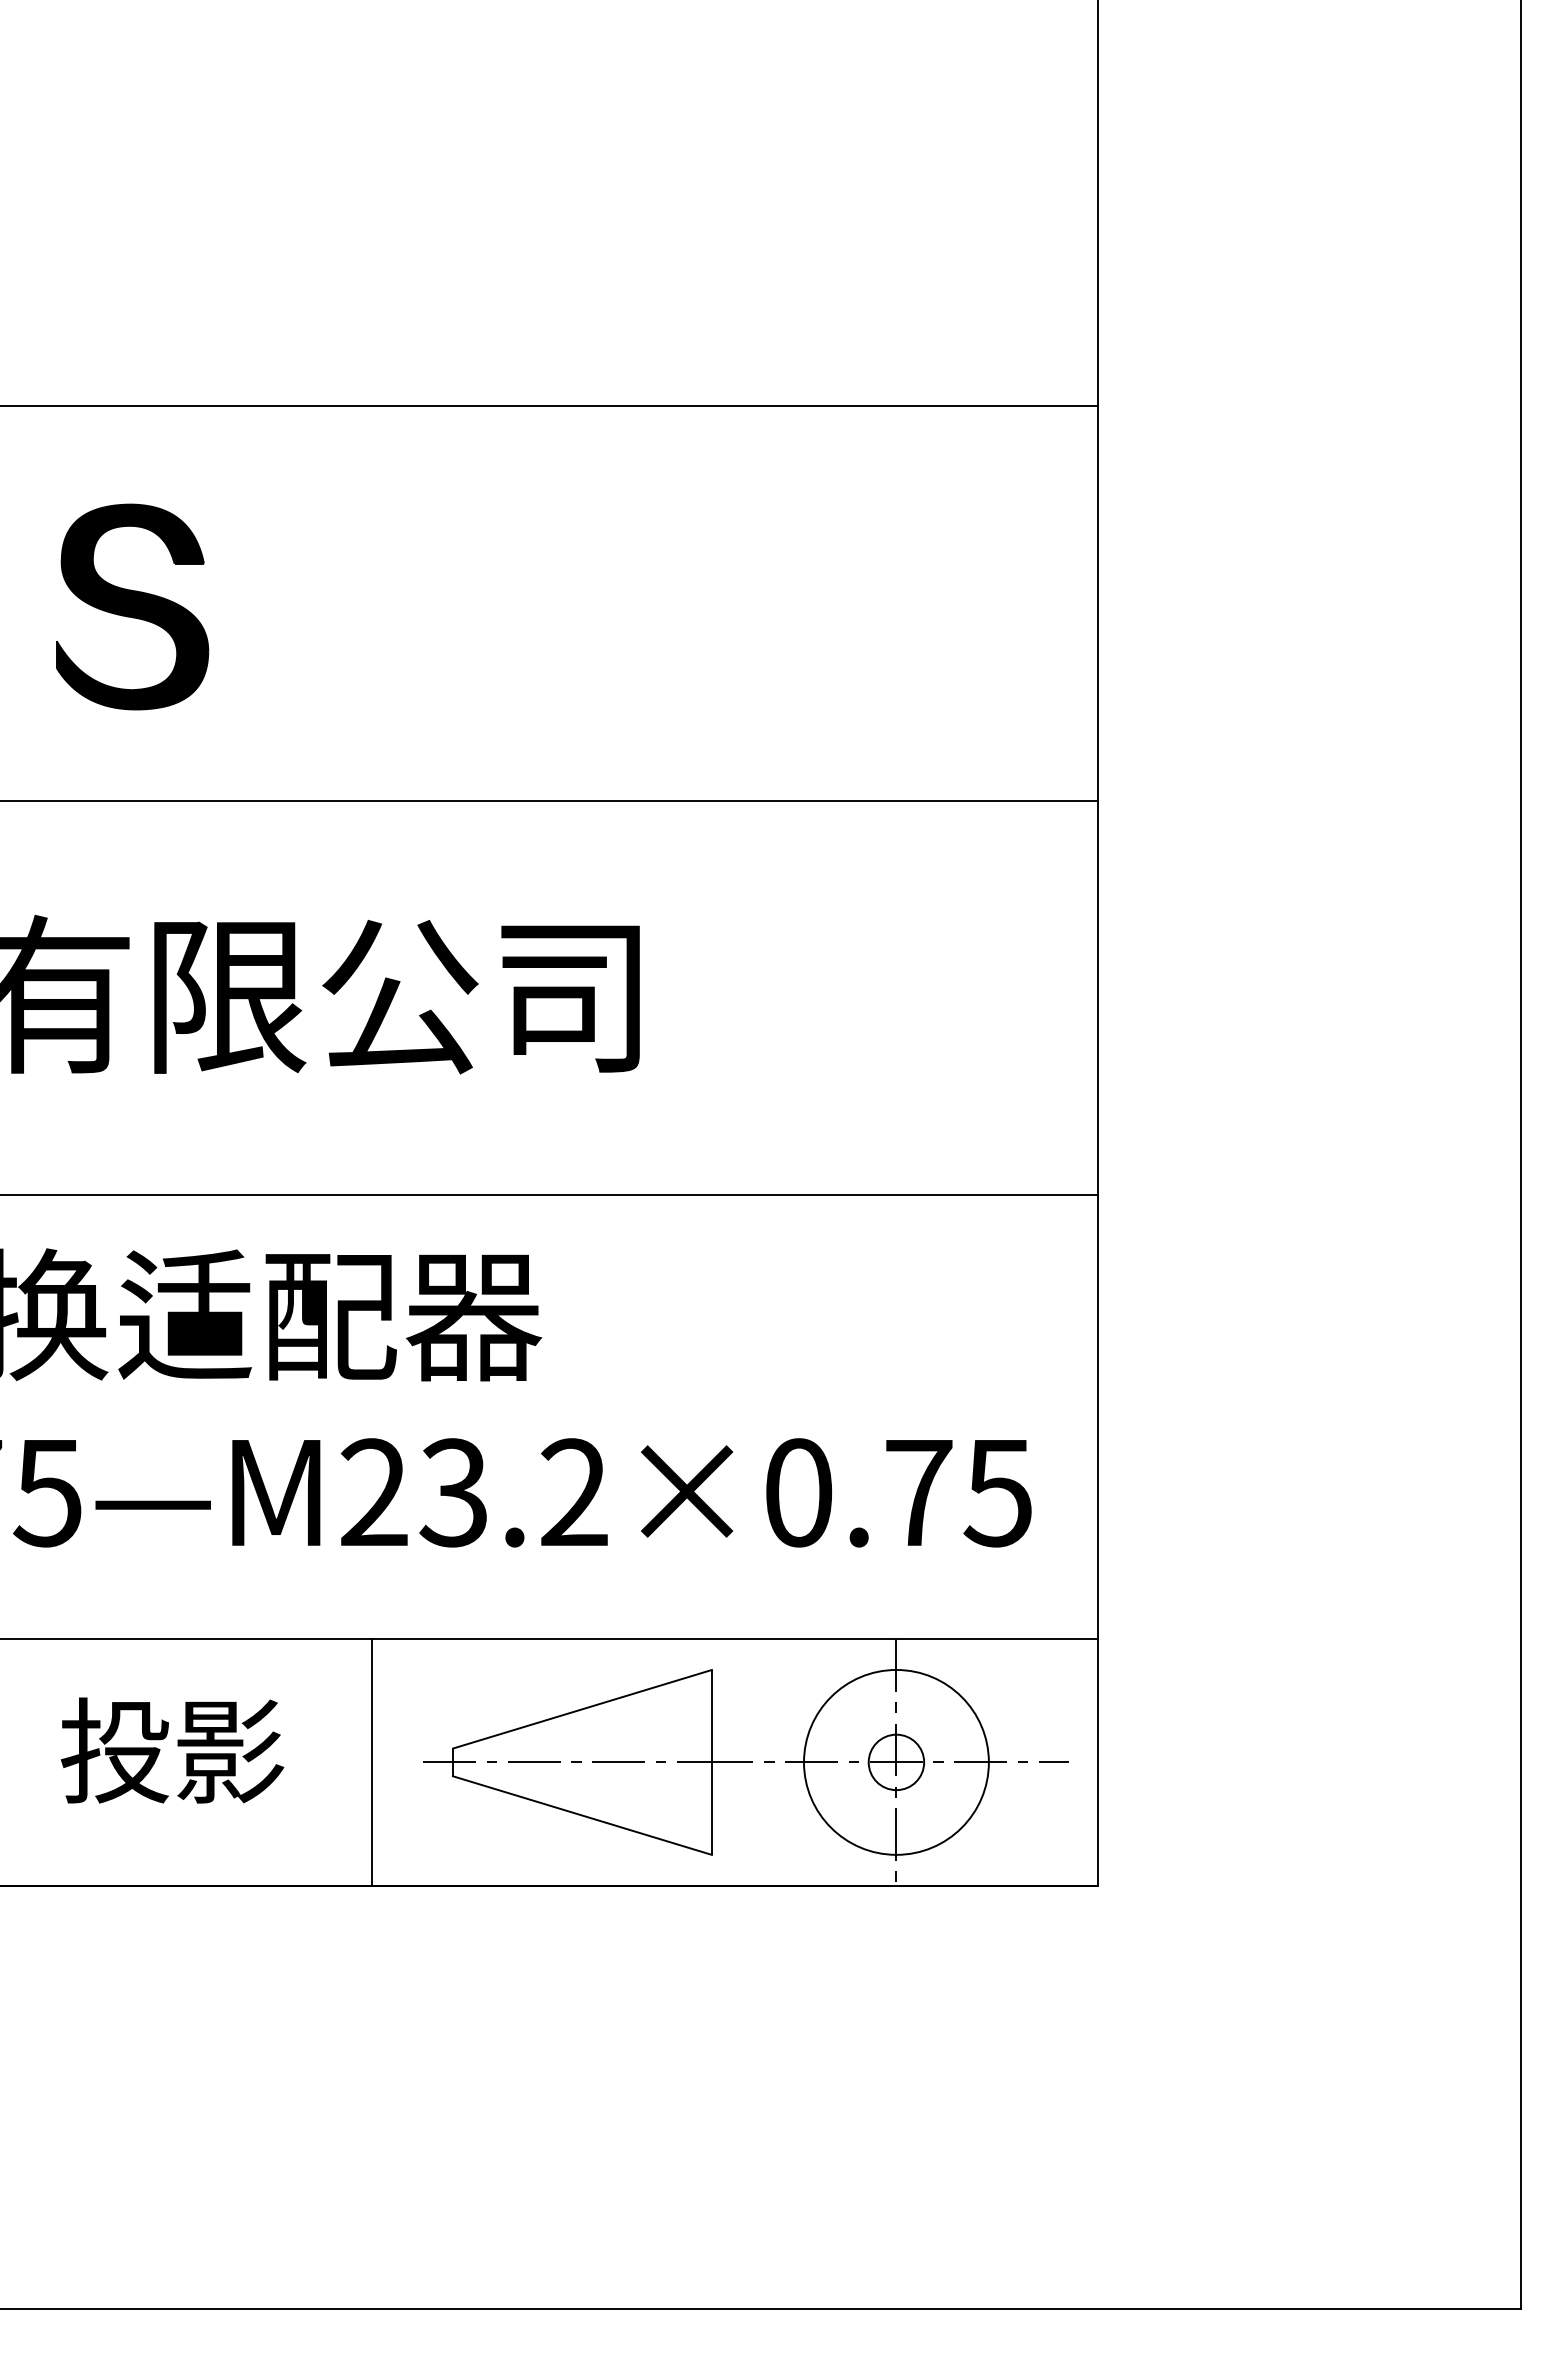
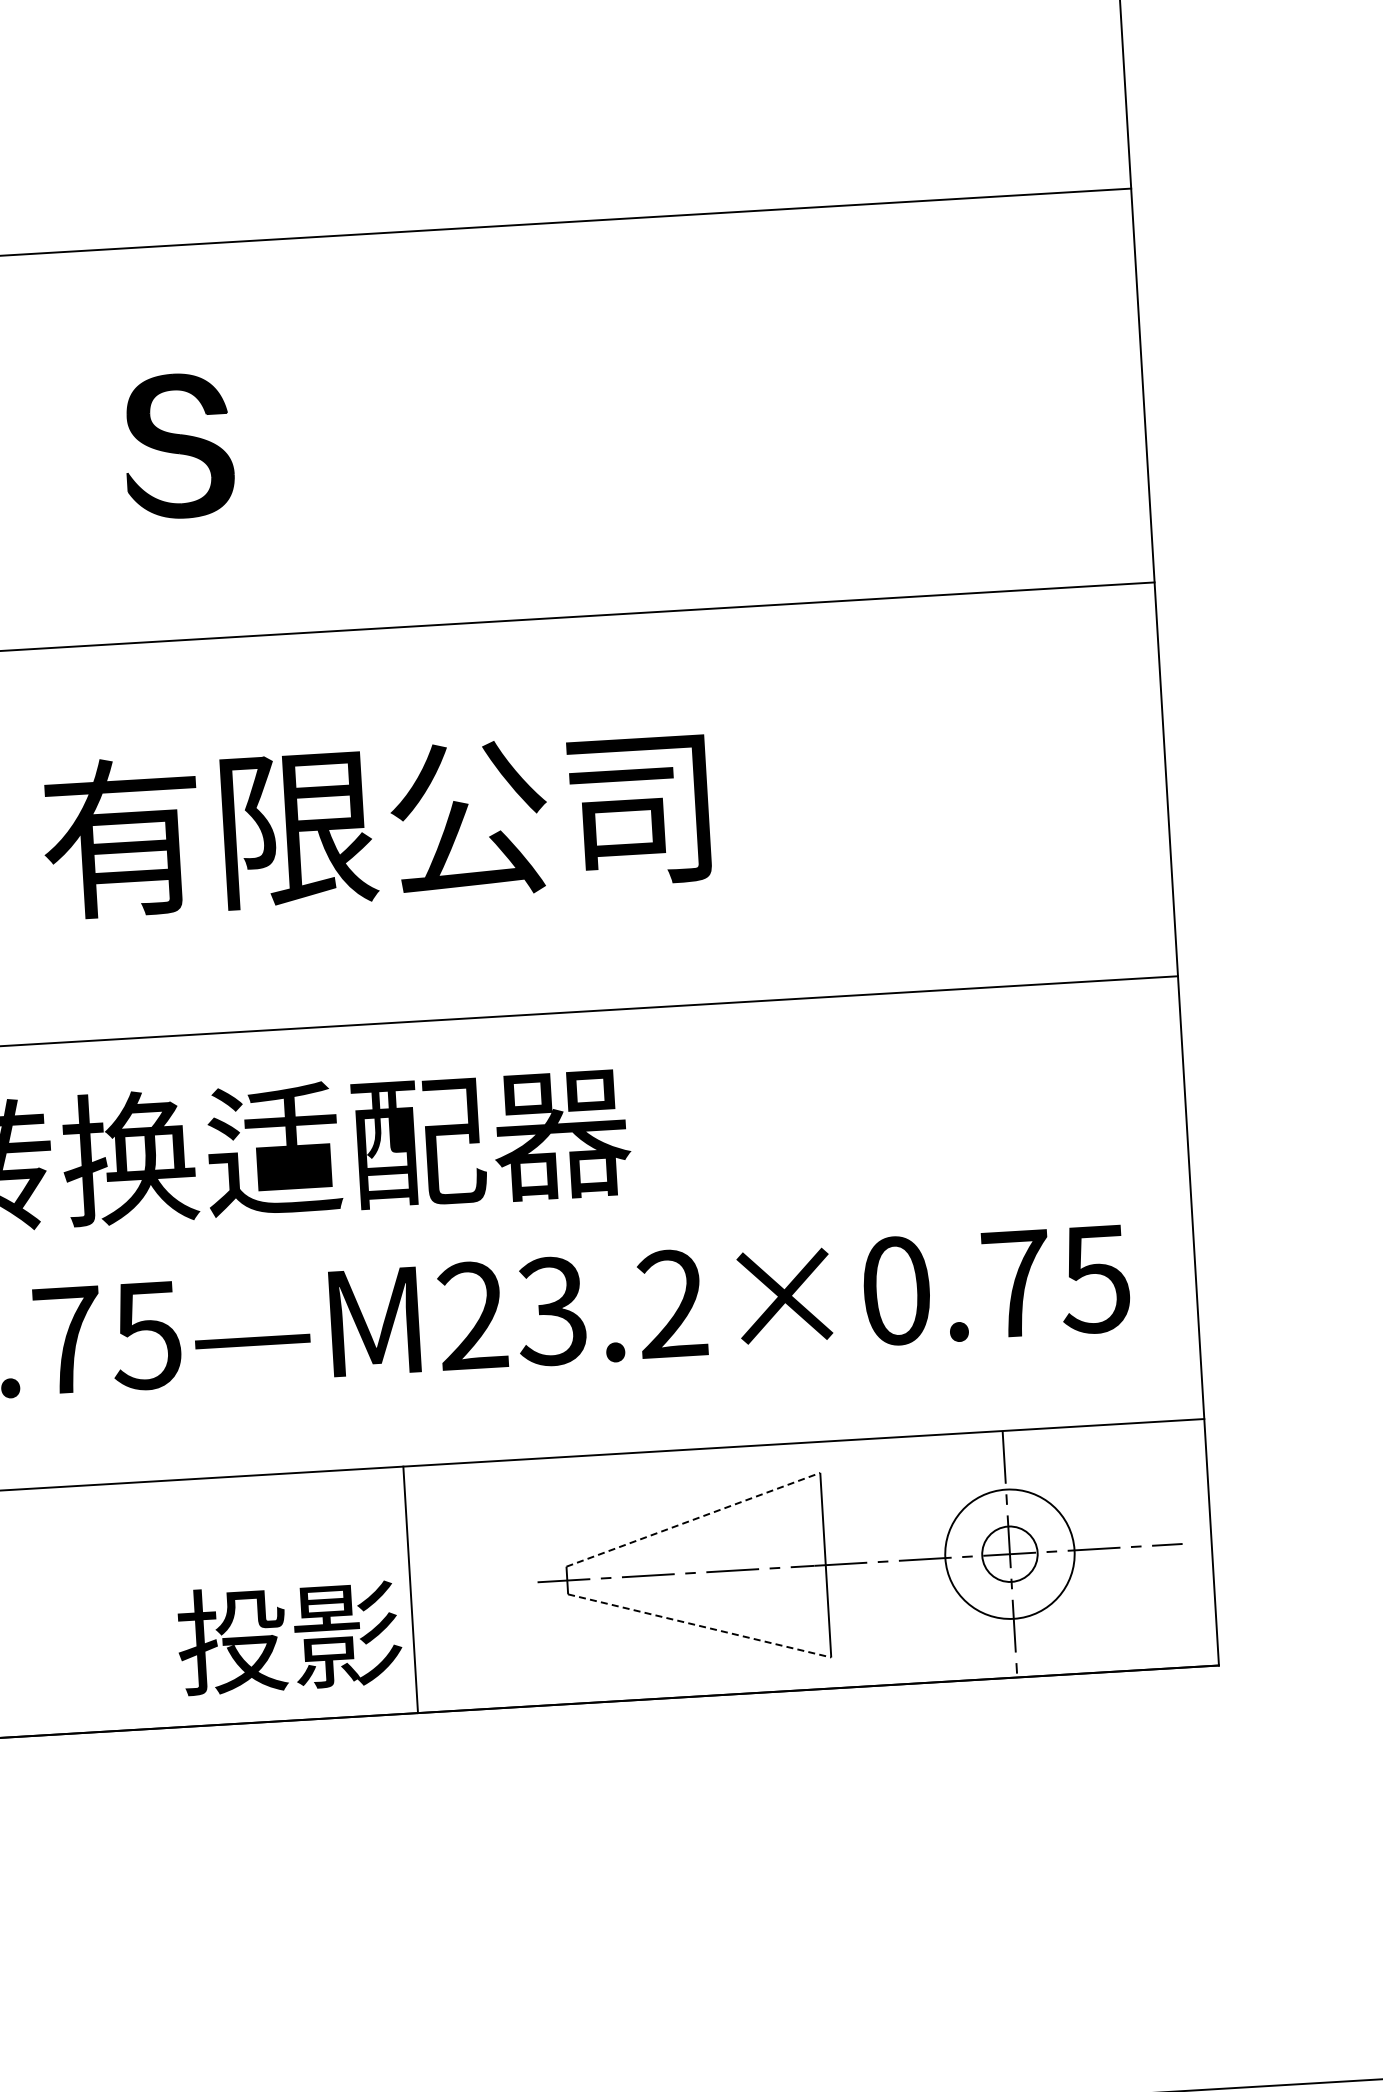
part: (132, 606) -> (178, 445), size x0.7
line: (582, 1709) -> (693, 1520), solid -> dashed
text: (172, 1750) -> (289, 1637), moved
line: (372, 1761) -> (411, 1588), moved
circle: (896, 1761) -> (1009, 1553), size x0.7
line: (582, 1815) -> (699, 1625), solid -> dashed

